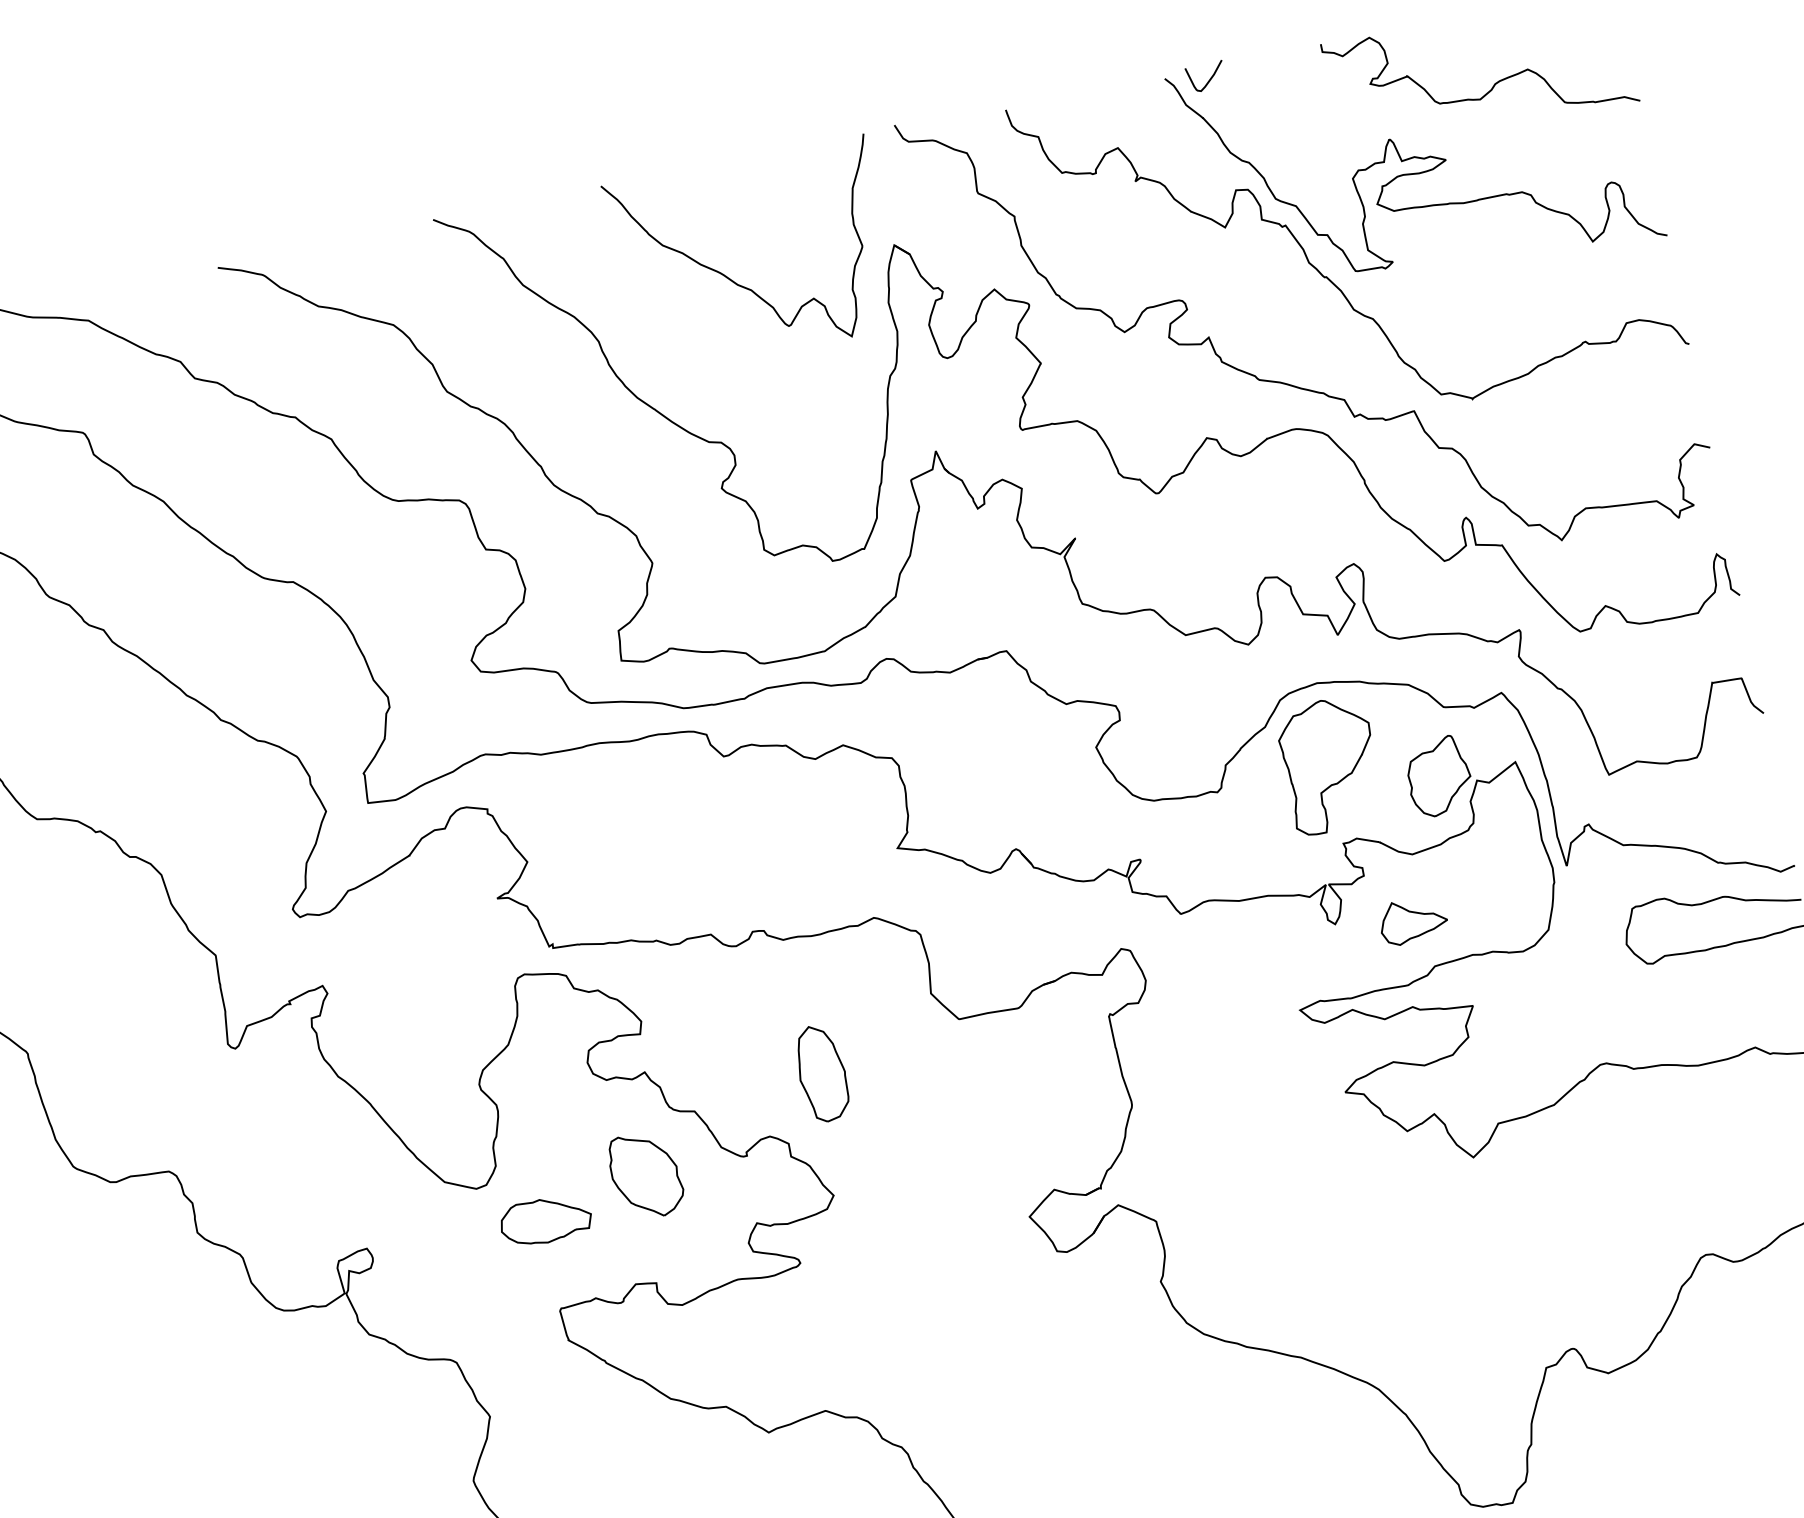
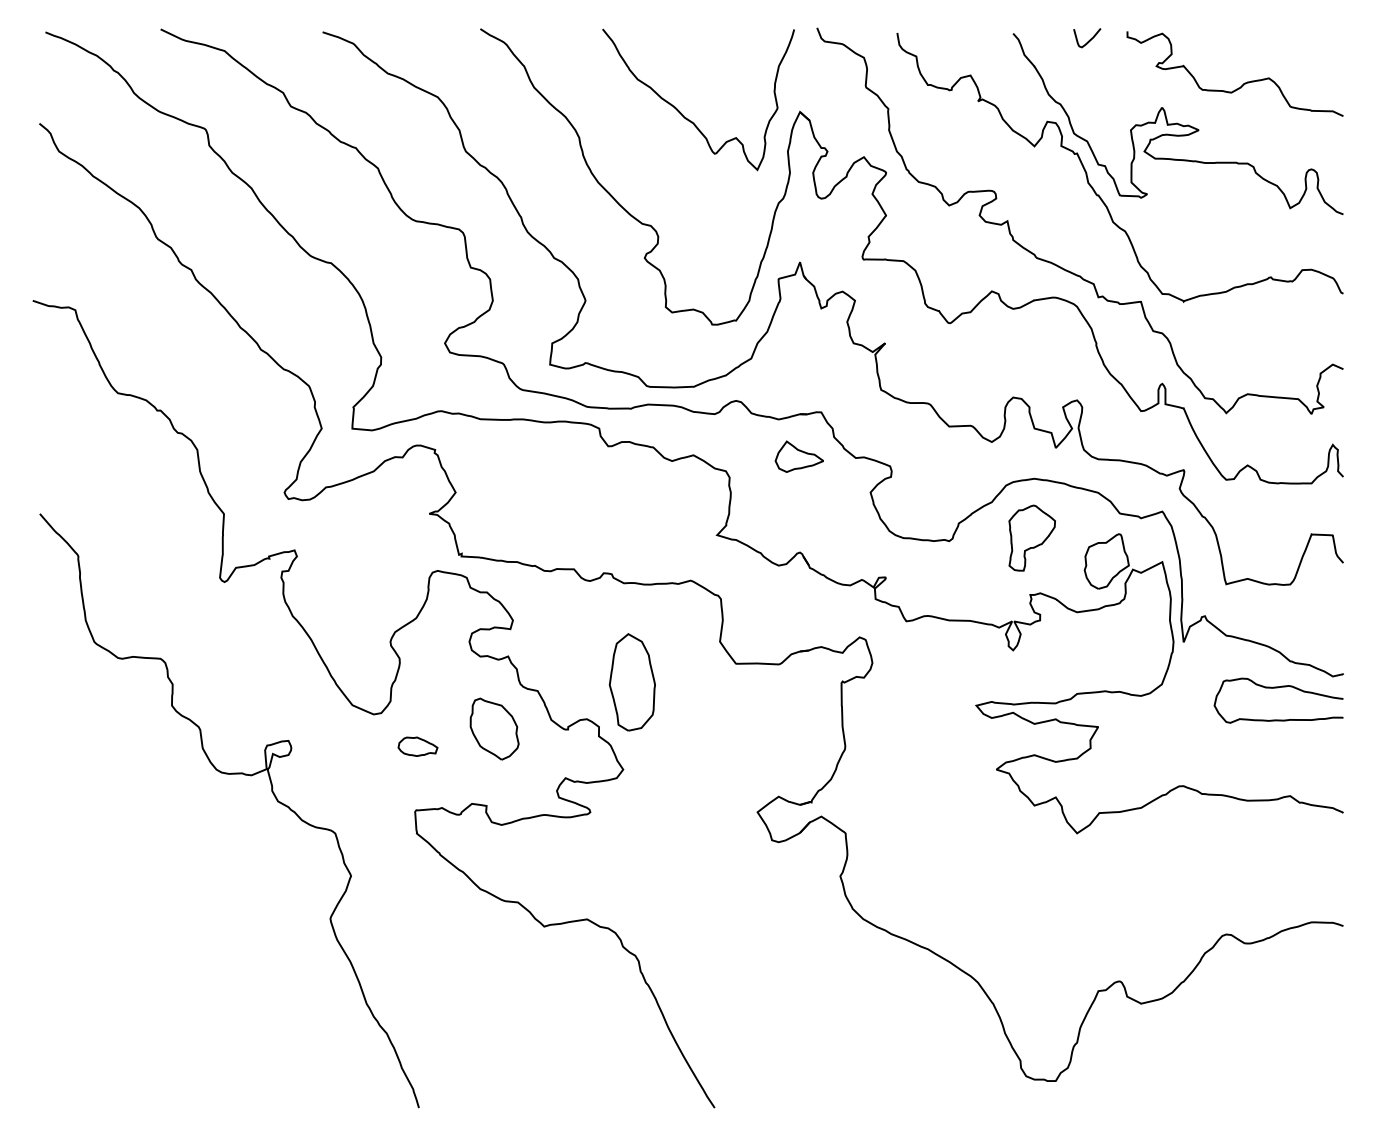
curve: (1209, 78) -> (1089, 39), moved
part: (1329, 764) -> (1031, 537), size x0.7
part: (1411, 920) -> (798, 456), moved
part: (822, 1073) -> (632, 682), size x1.4
part: (545, 1220) -> (417, 746), size x0.6

